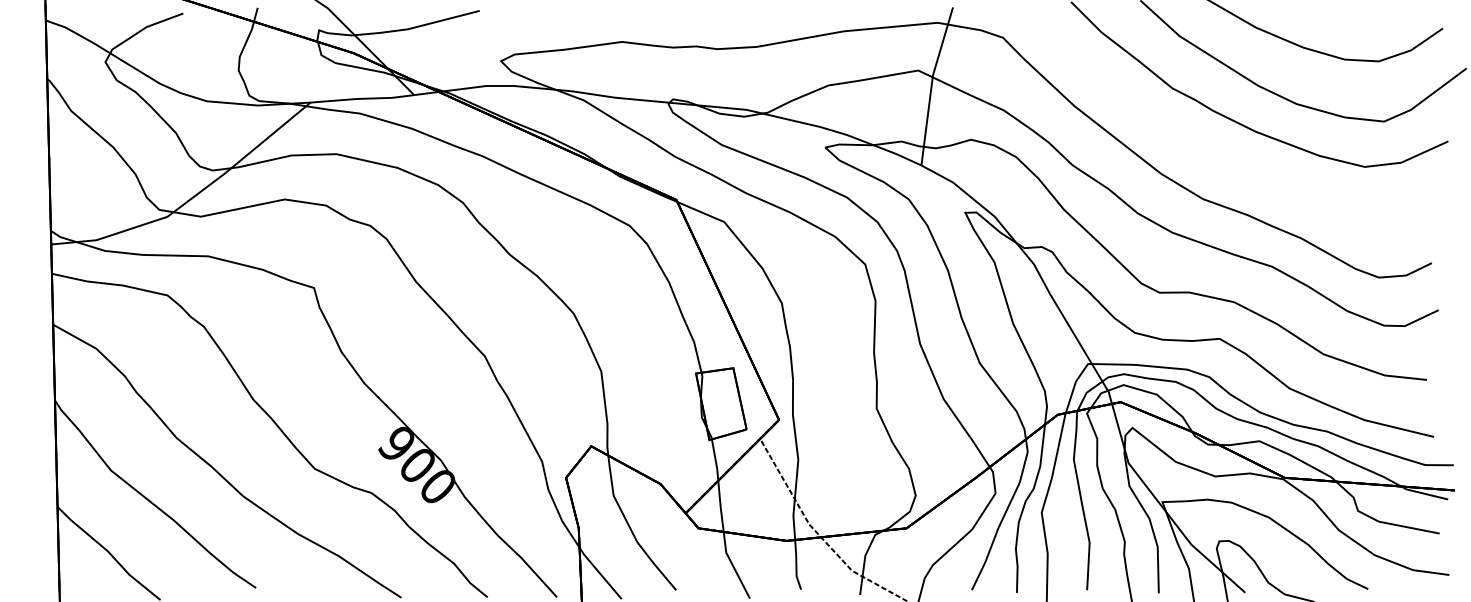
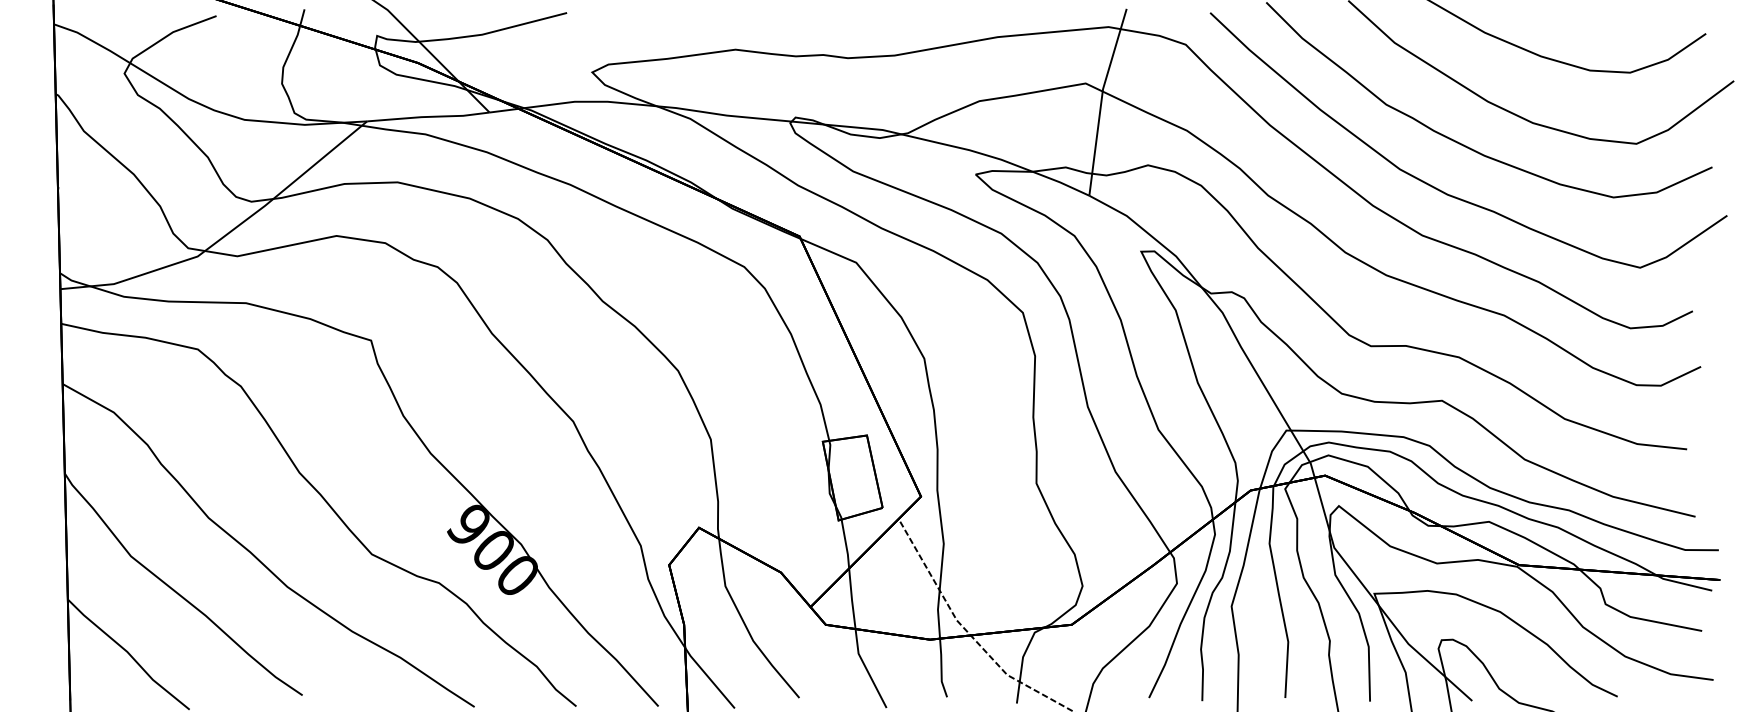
curve: (1220, 161) -> (1442, 190), added

